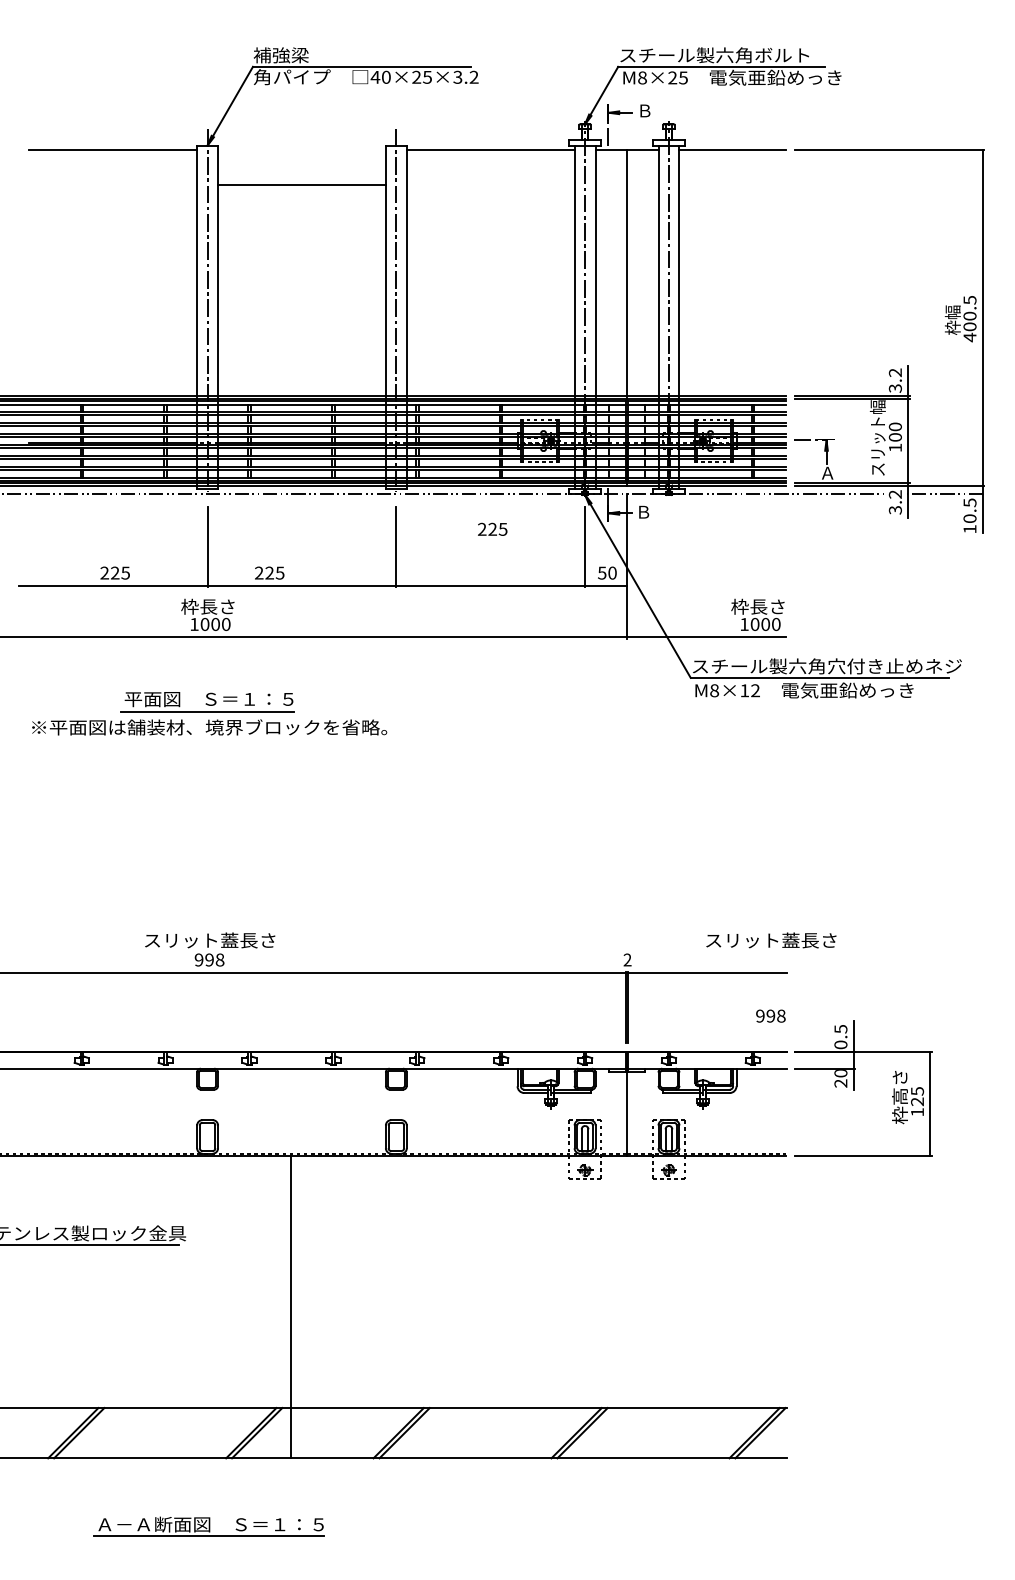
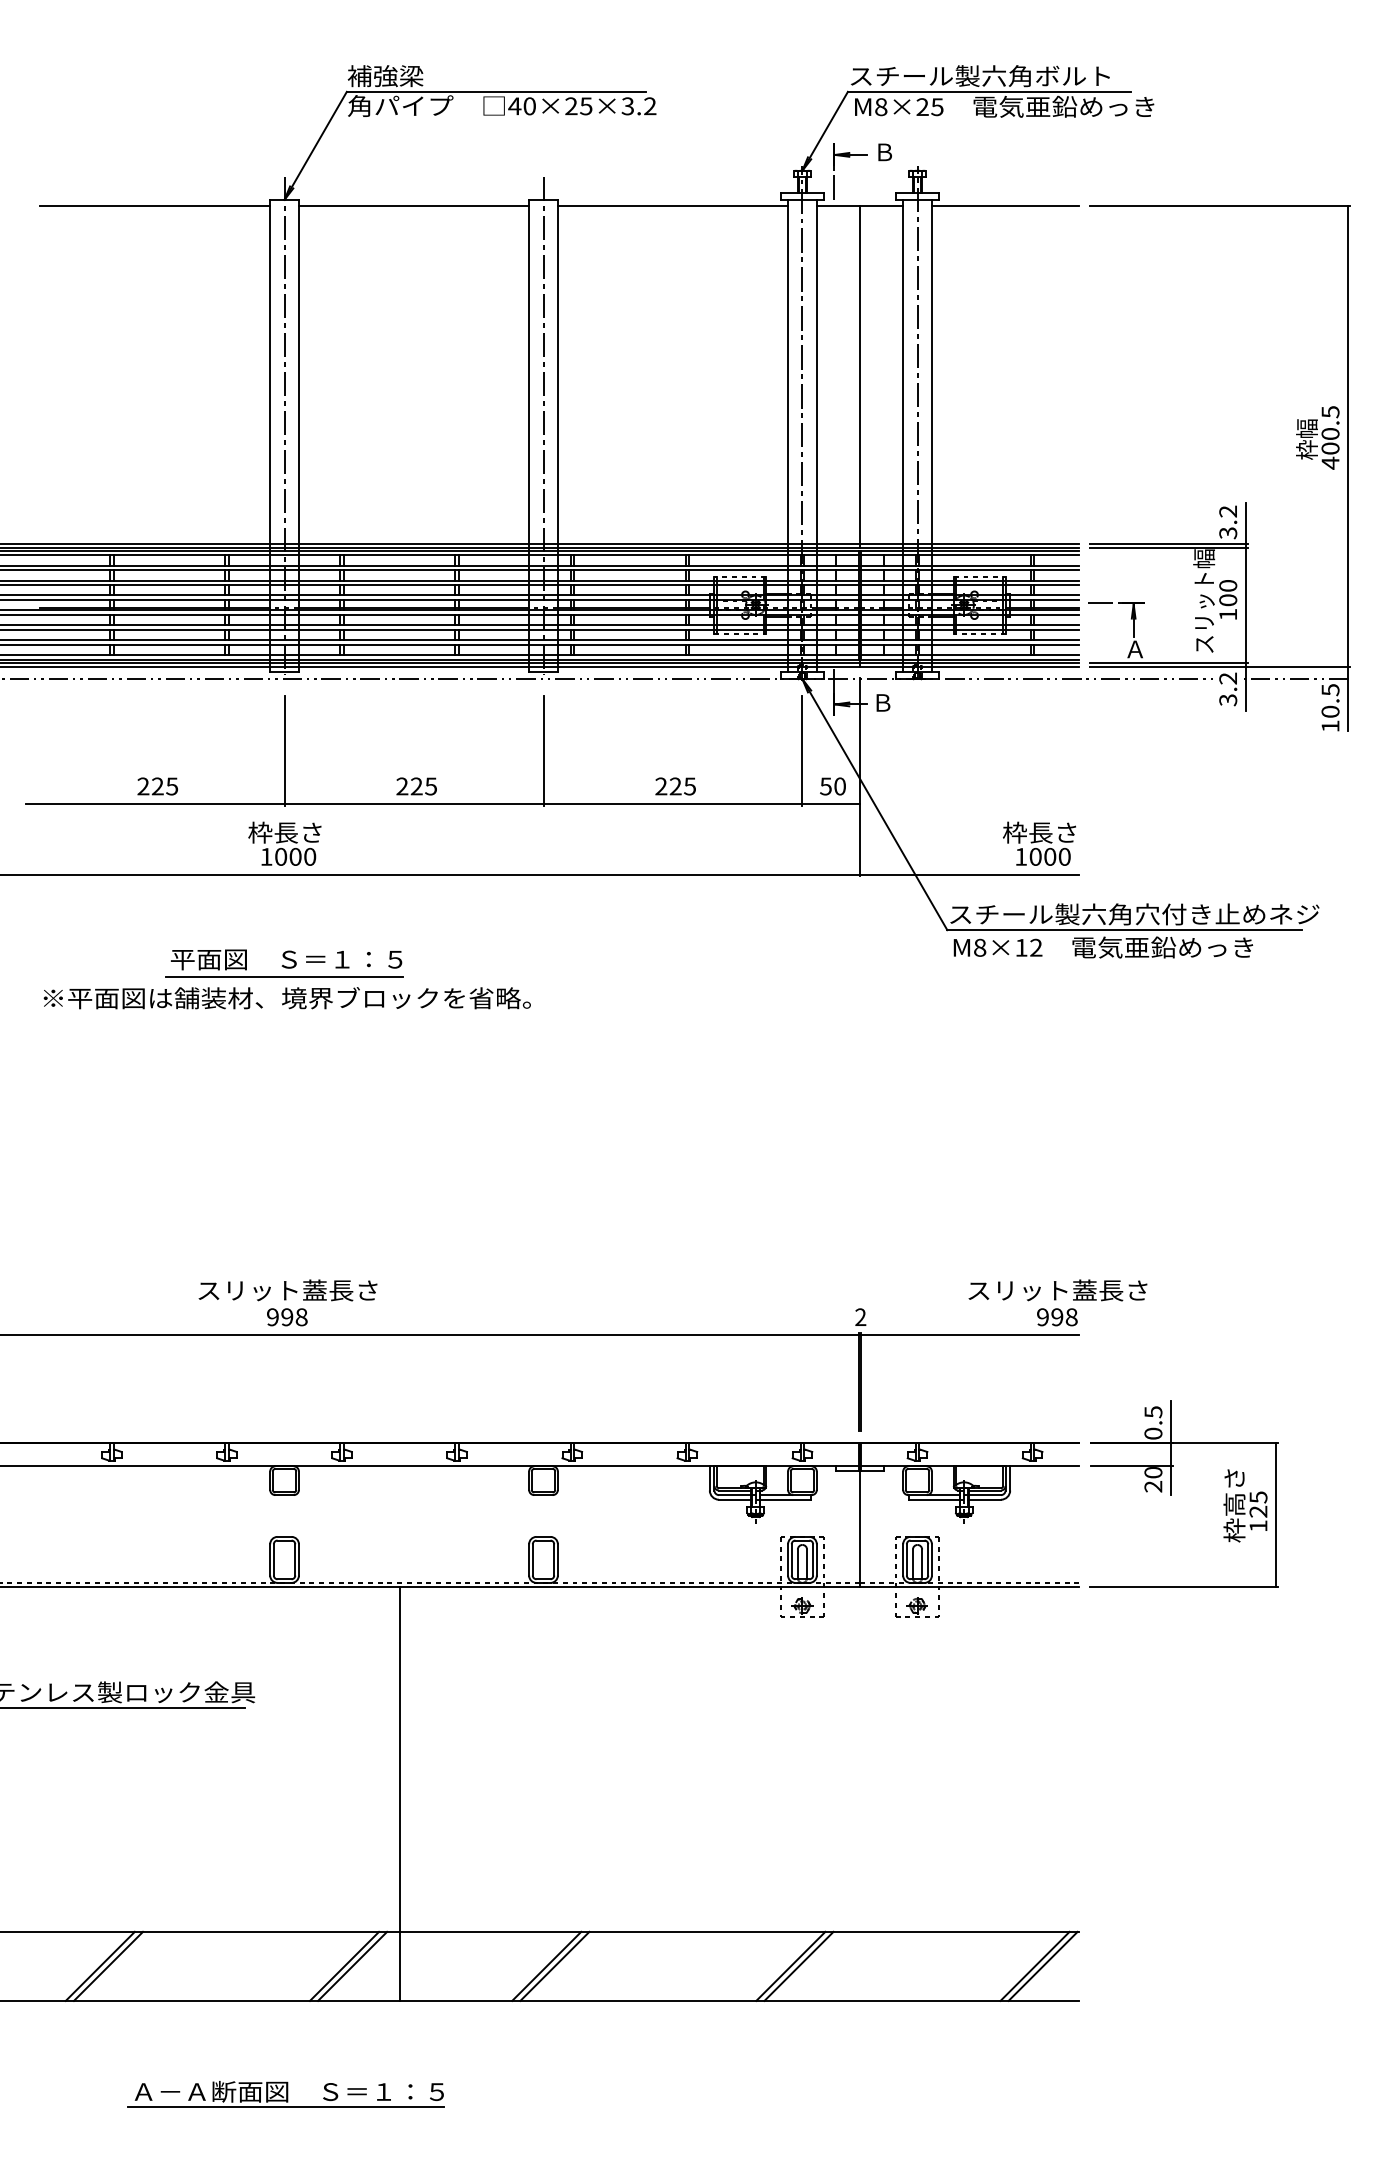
line: (301, 184) -> (413, 205), moved
text: (492, 529) -> (675, 786), moved
text: (269, 573) -> (416, 786), moved
text: (770, 1016) -> (1057, 1317), moved

